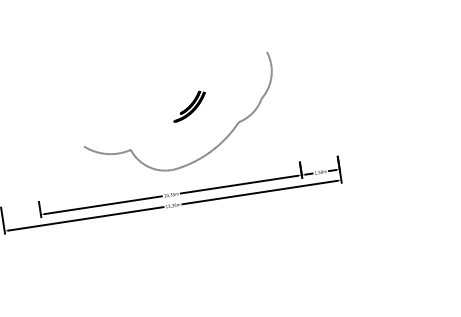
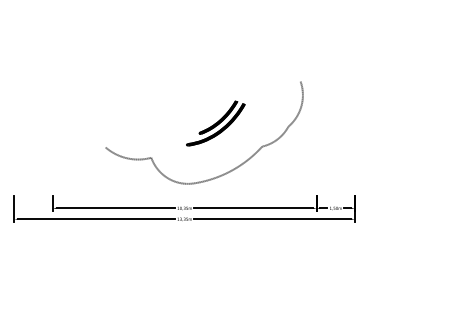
part: (189, 106) -> (215, 123), size x1.67

